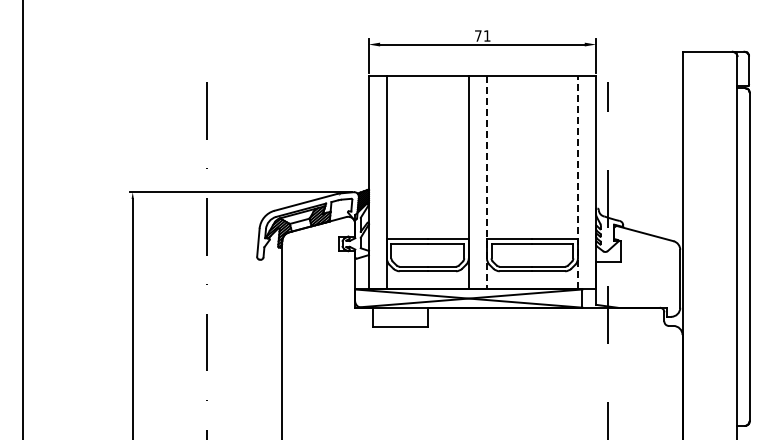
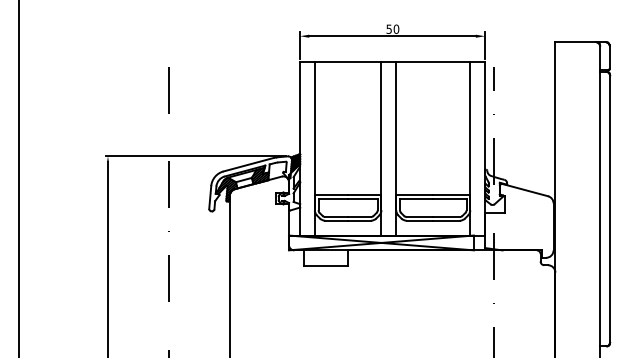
text: (482, 35) -> (392, 28), 71 -> 50
line: (486, 182) -> (395, 148), dashed -> solid
line: (577, 182) -> (469, 148), dashed -> solid

